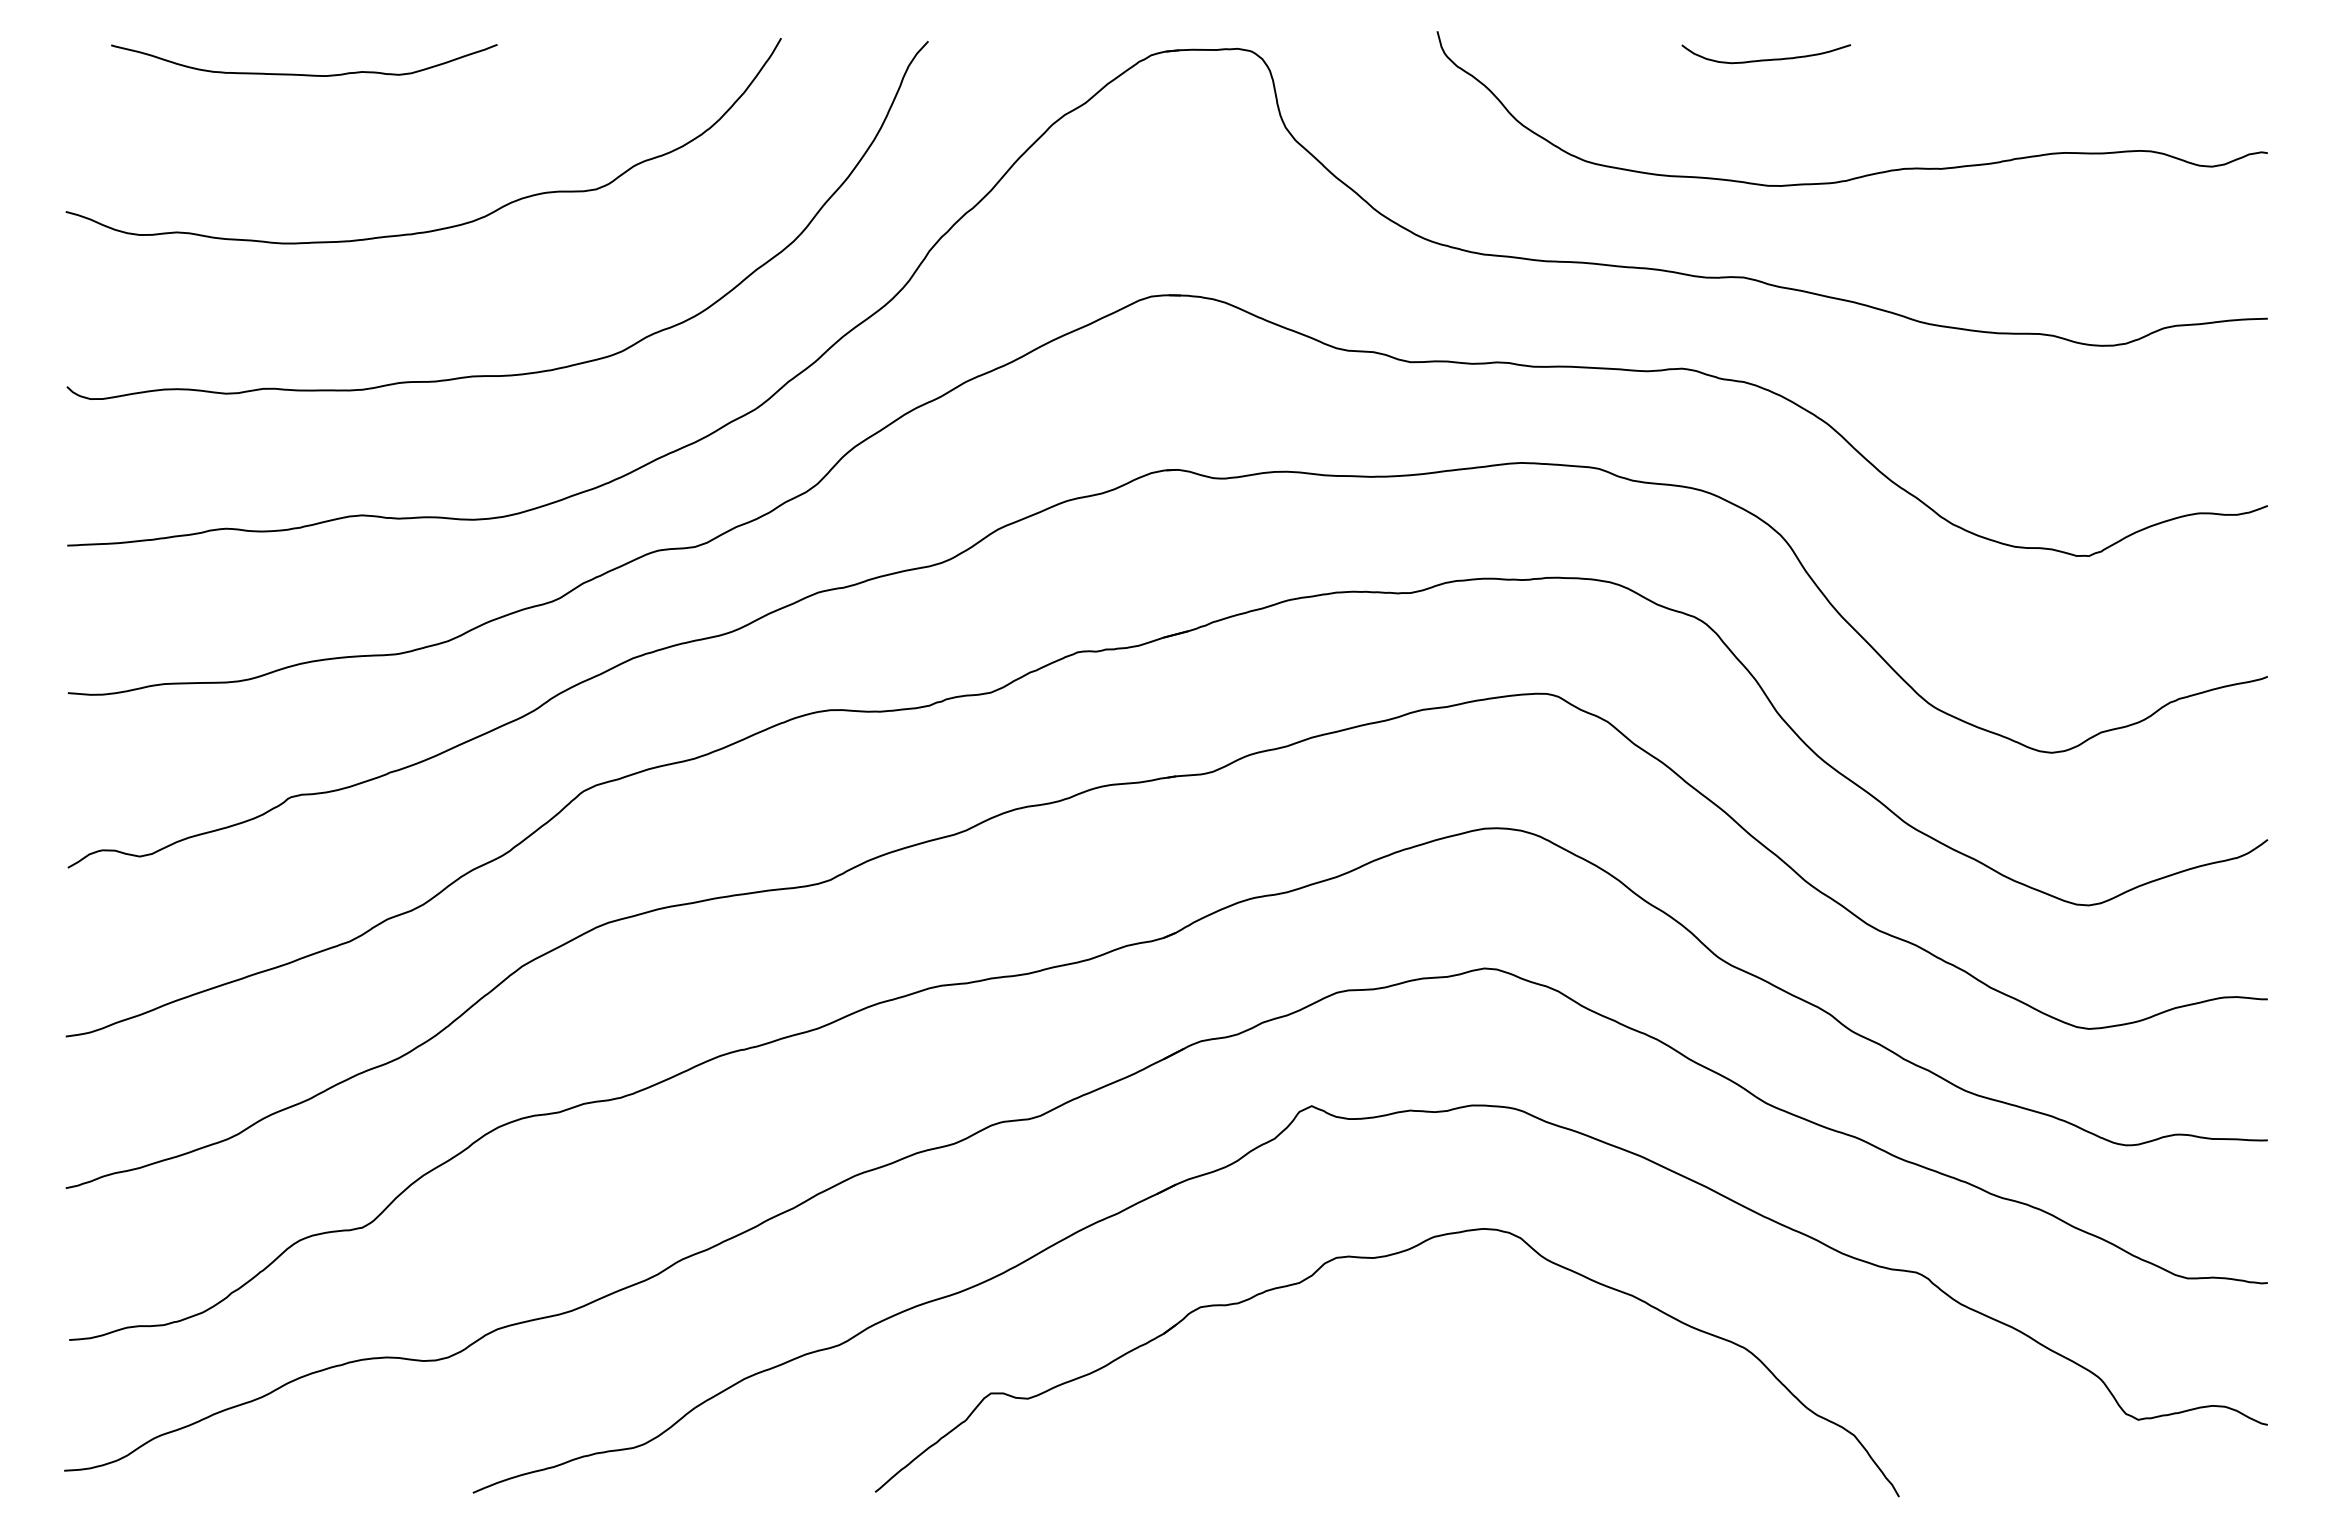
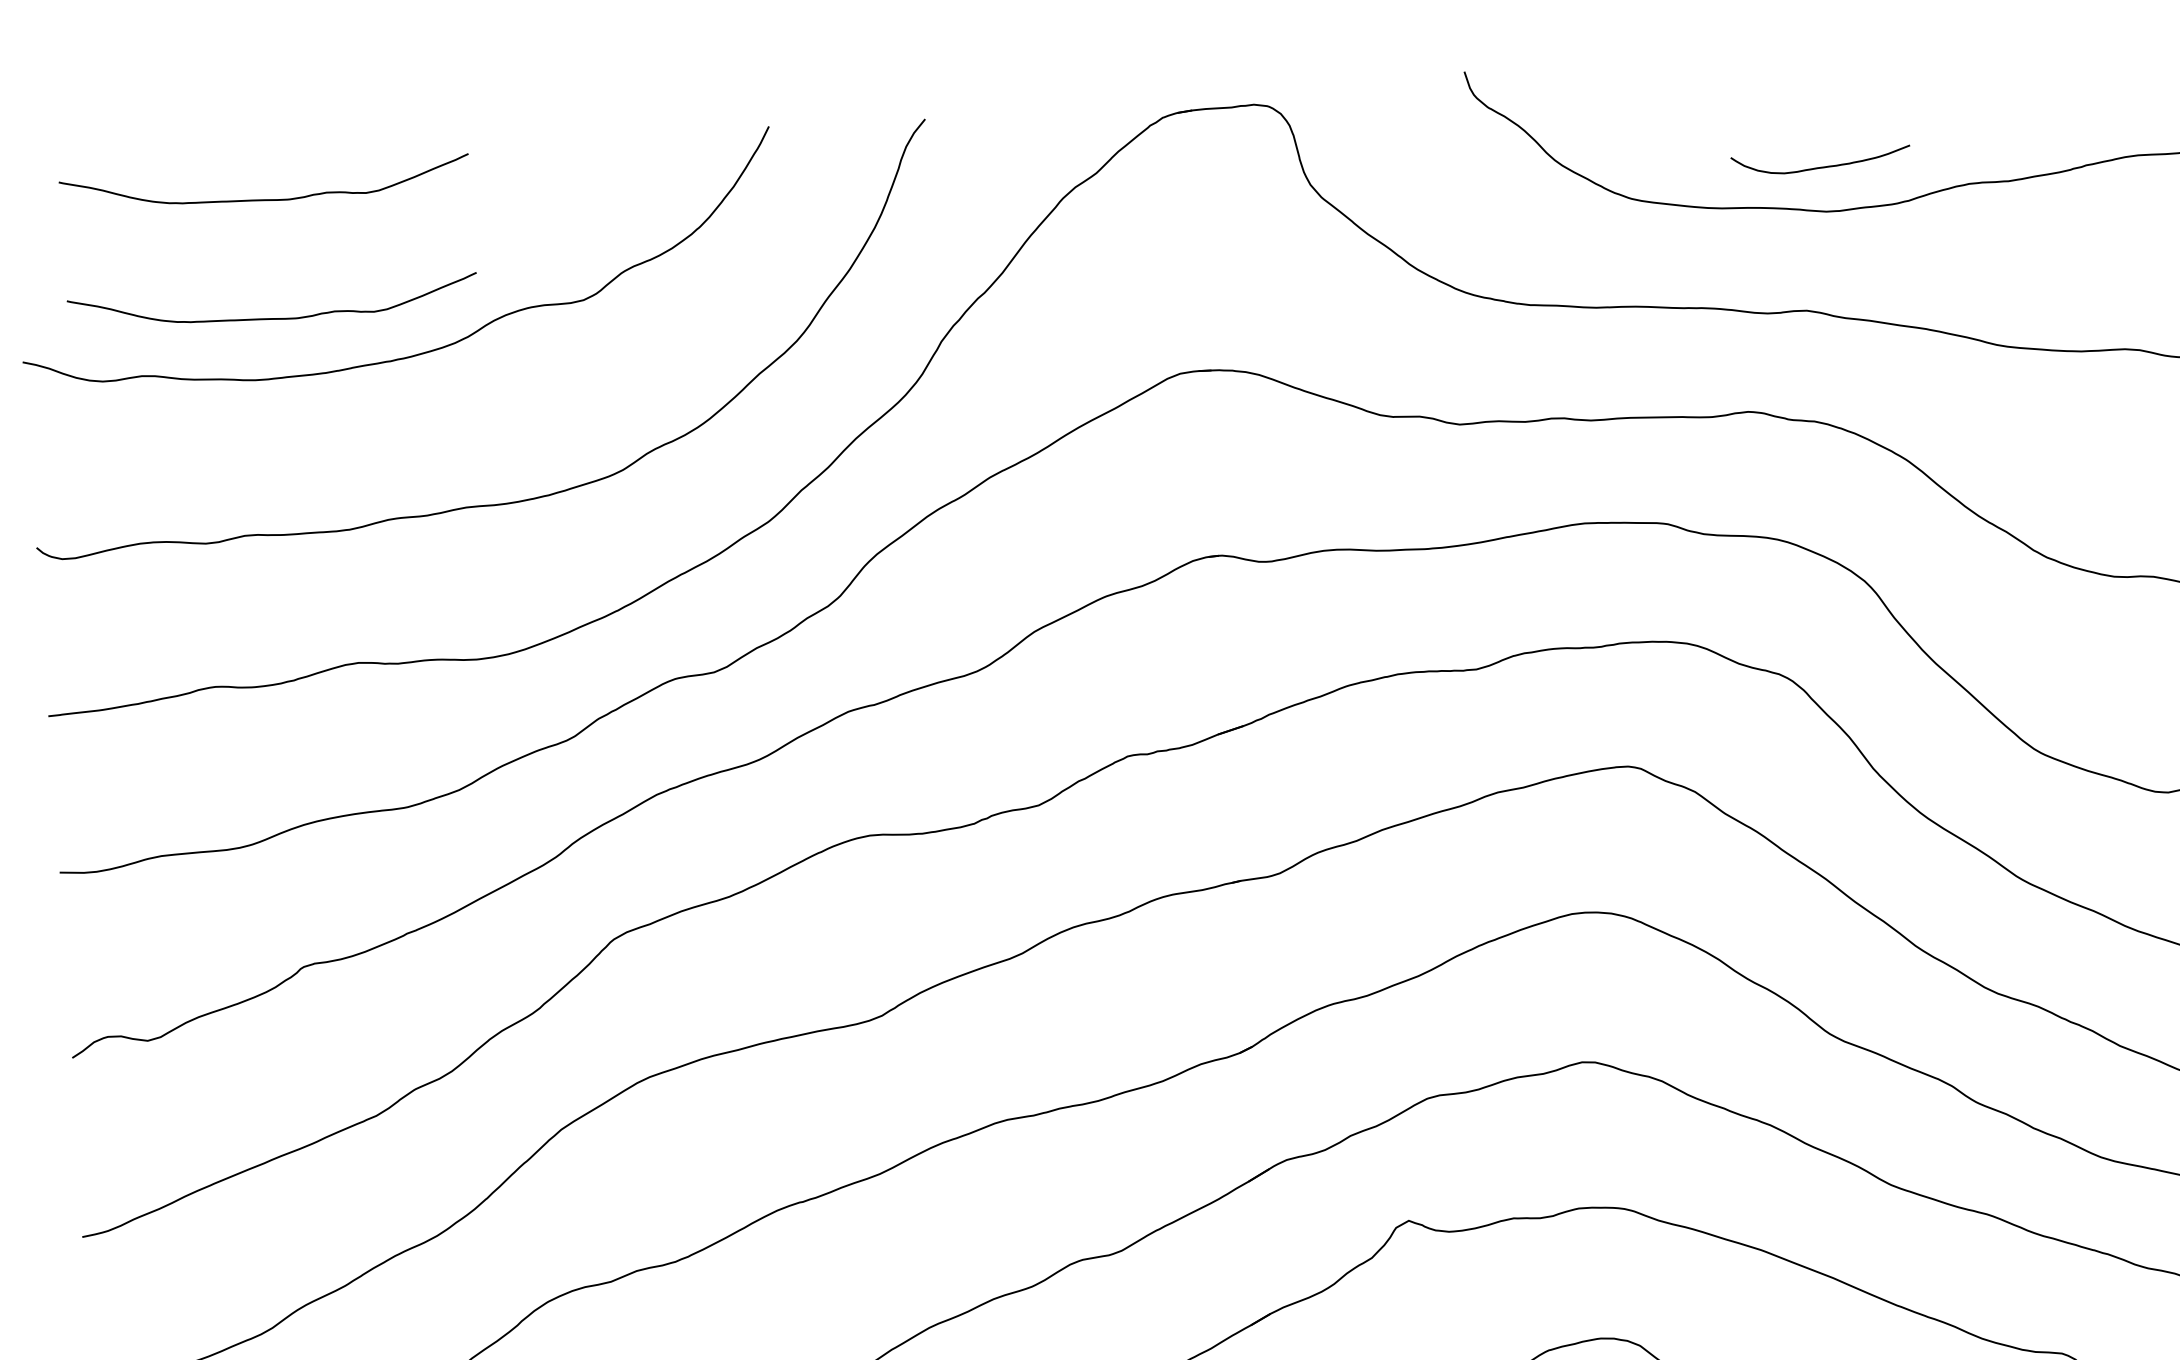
curve: (1765, 59) -> (1820, 166), moved
curve: (304, 186) -> (274, 318), added

